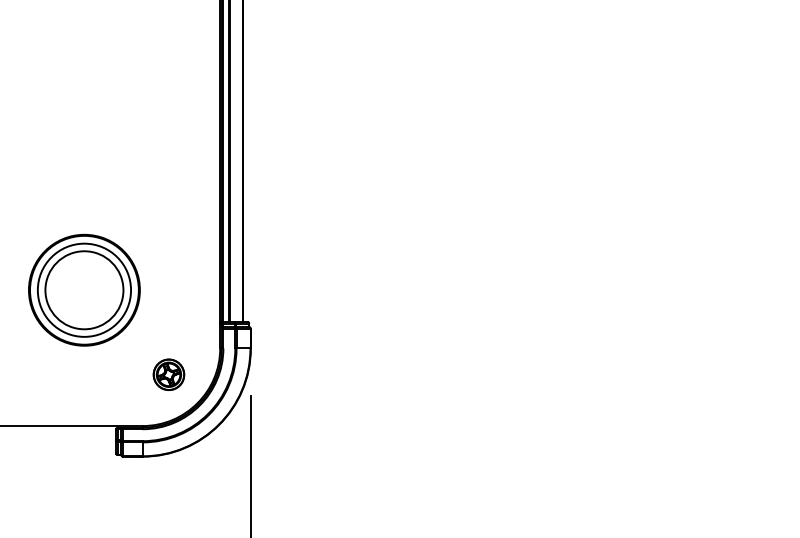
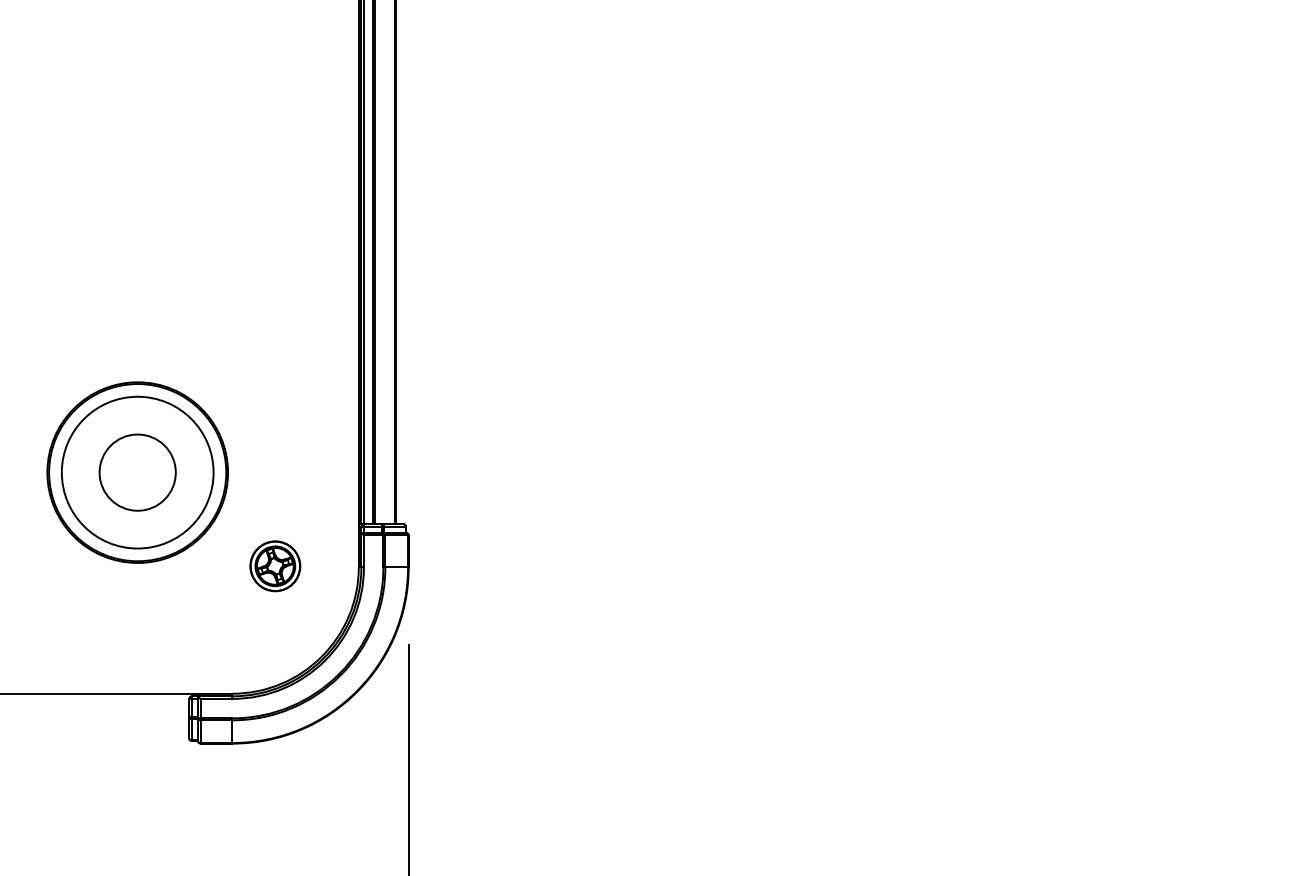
circle: (84, 290) -> (137, 473), size x0.6
part: (168, 374) -> (274, 565), moved

